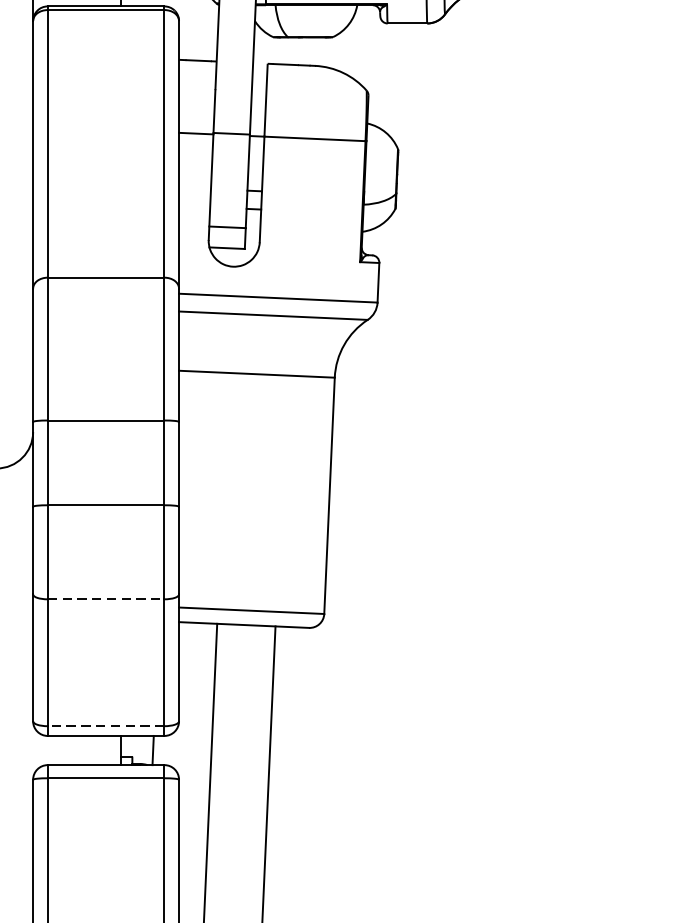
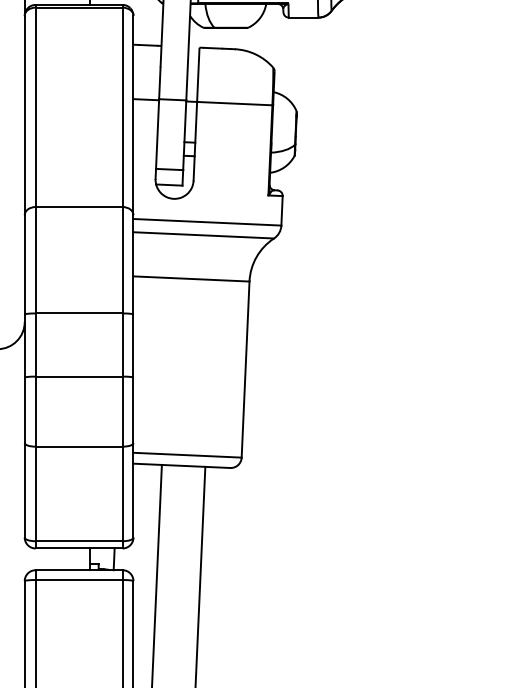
line: (106, 599) -> (79, 446), dashed -> solid
line: (105, 726) -> (78, 541), dashed -> solid

